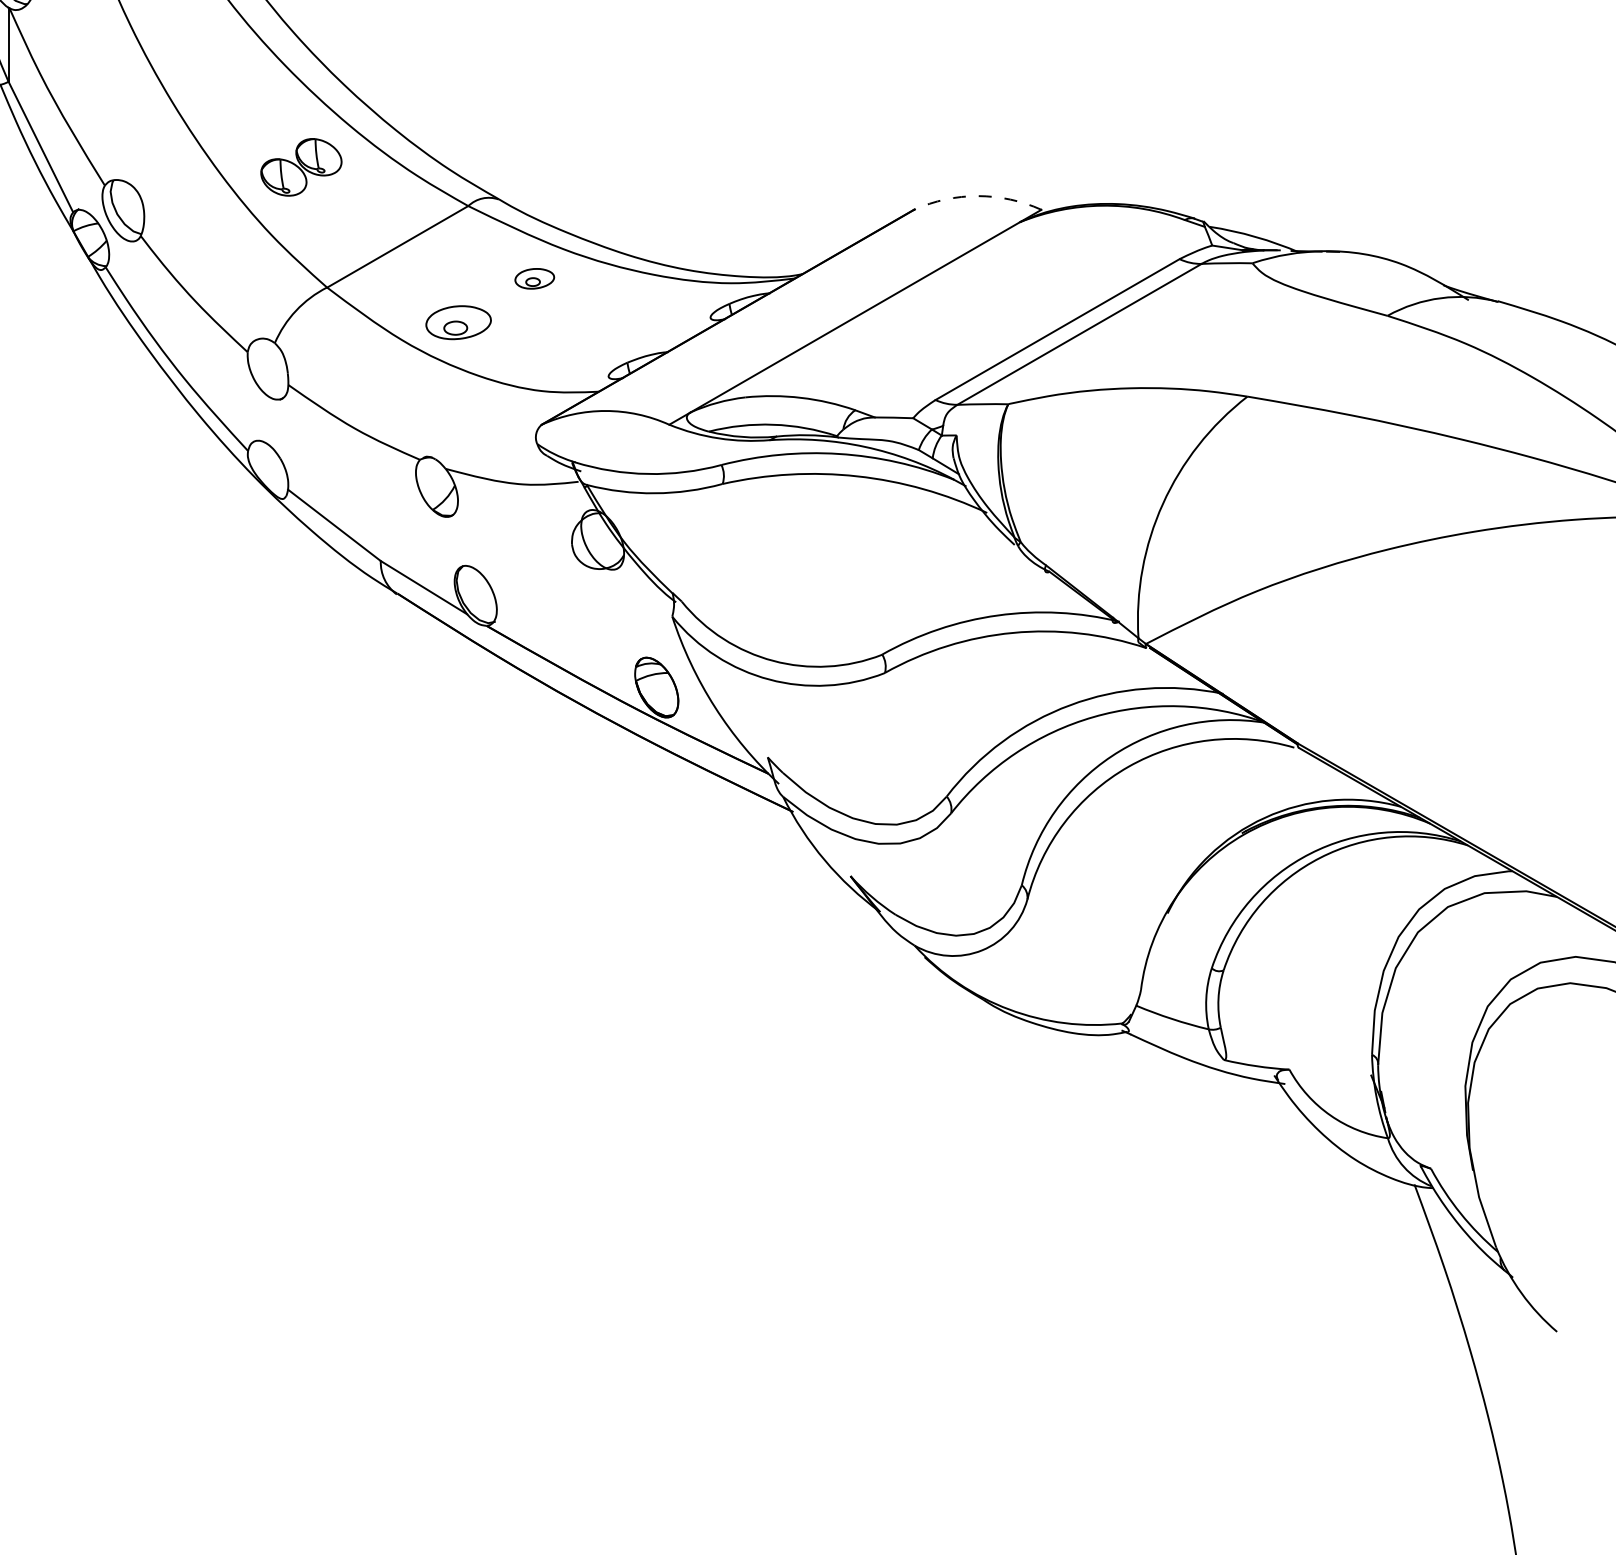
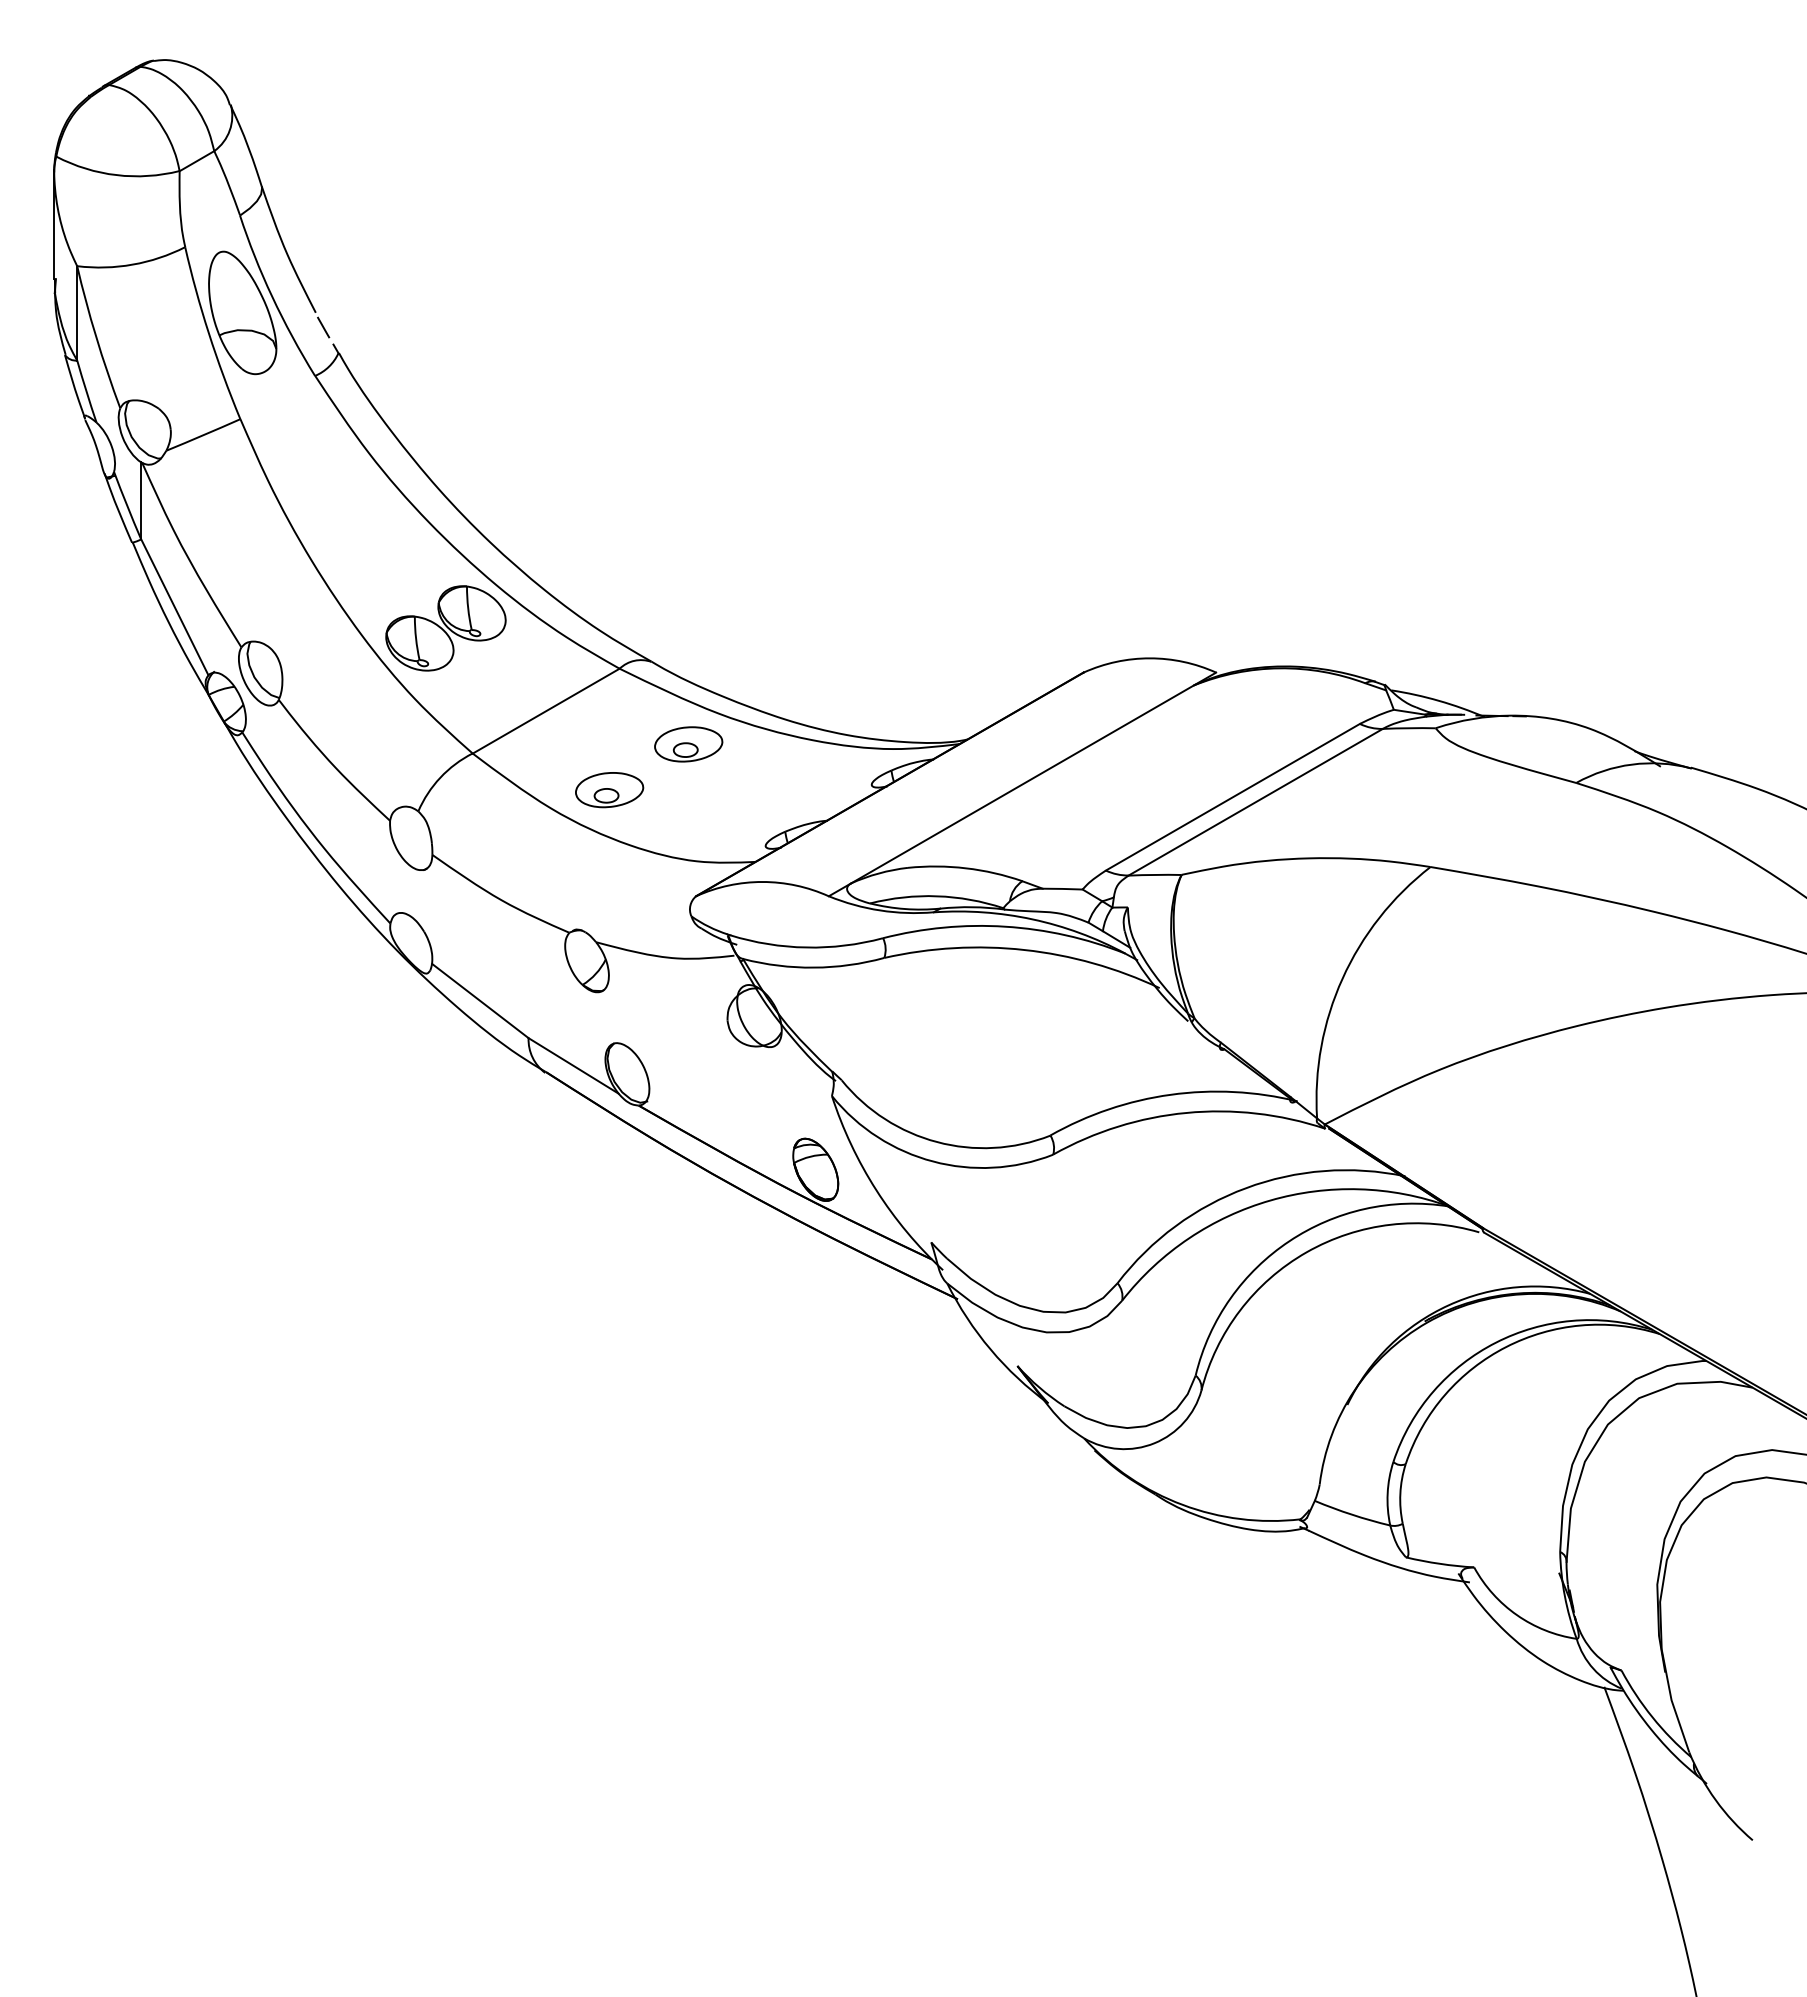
part: (300, 167) -> (445, 628), size x1.43
arc: (977, 196) -> (1149, 658), dashed -> solid
part: (534, 278) -> (688, 744), size x1.67

